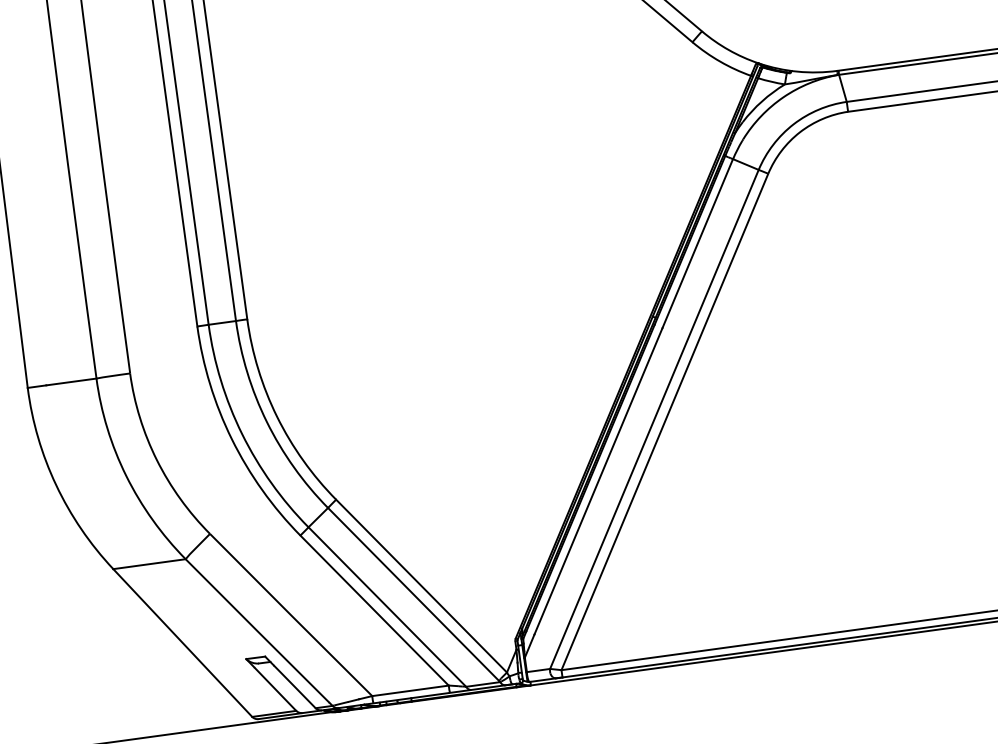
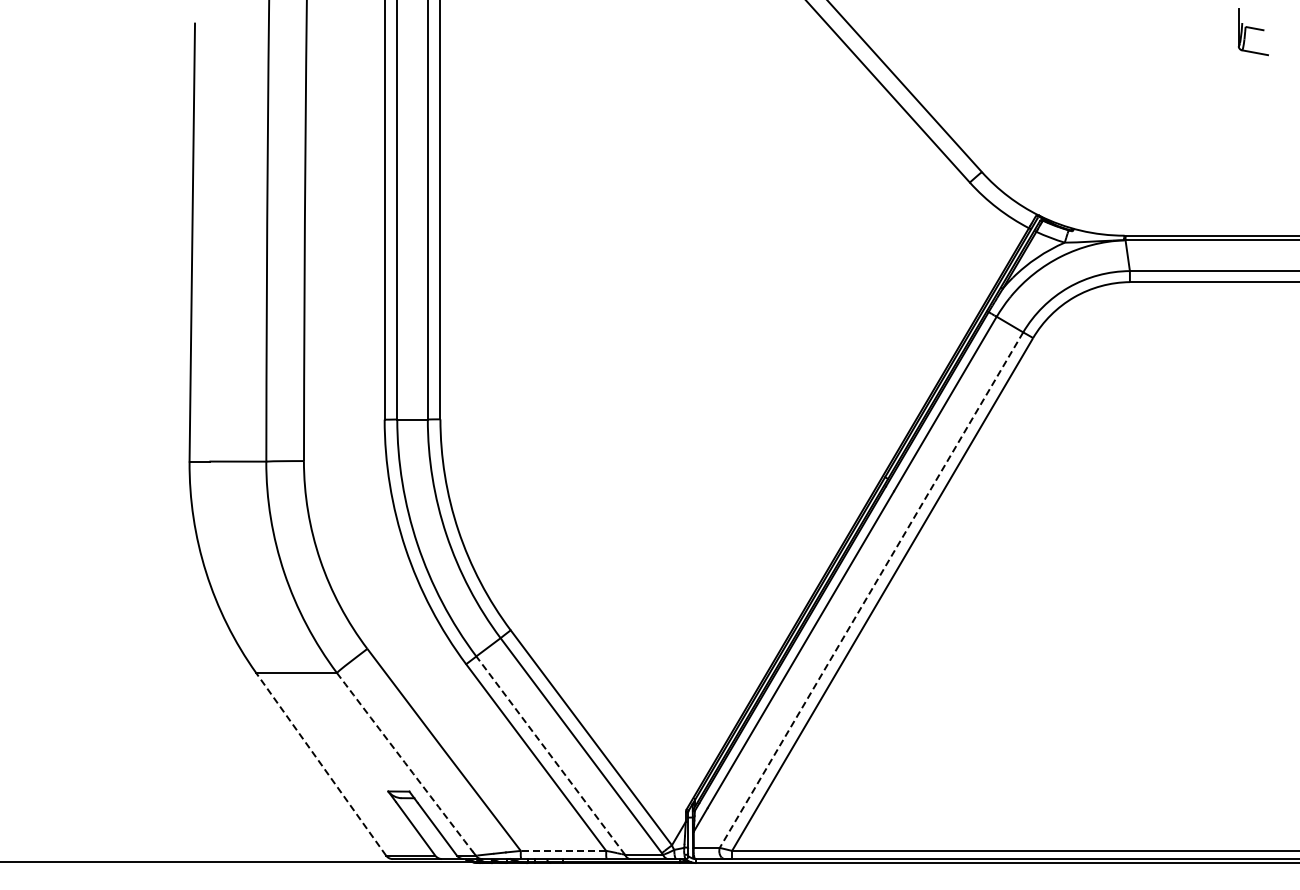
line: (654, 419) -> (871, 590), solid -> dashed
line: (387, 606) -> (550, 755), solid -> dashed
arc: (257, 631) -> (404, 762), solid -> dashed
line: (182, 642) -> (320, 763), solid -> dashed
line: (410, 690) -> (563, 850), solid -> dashed

